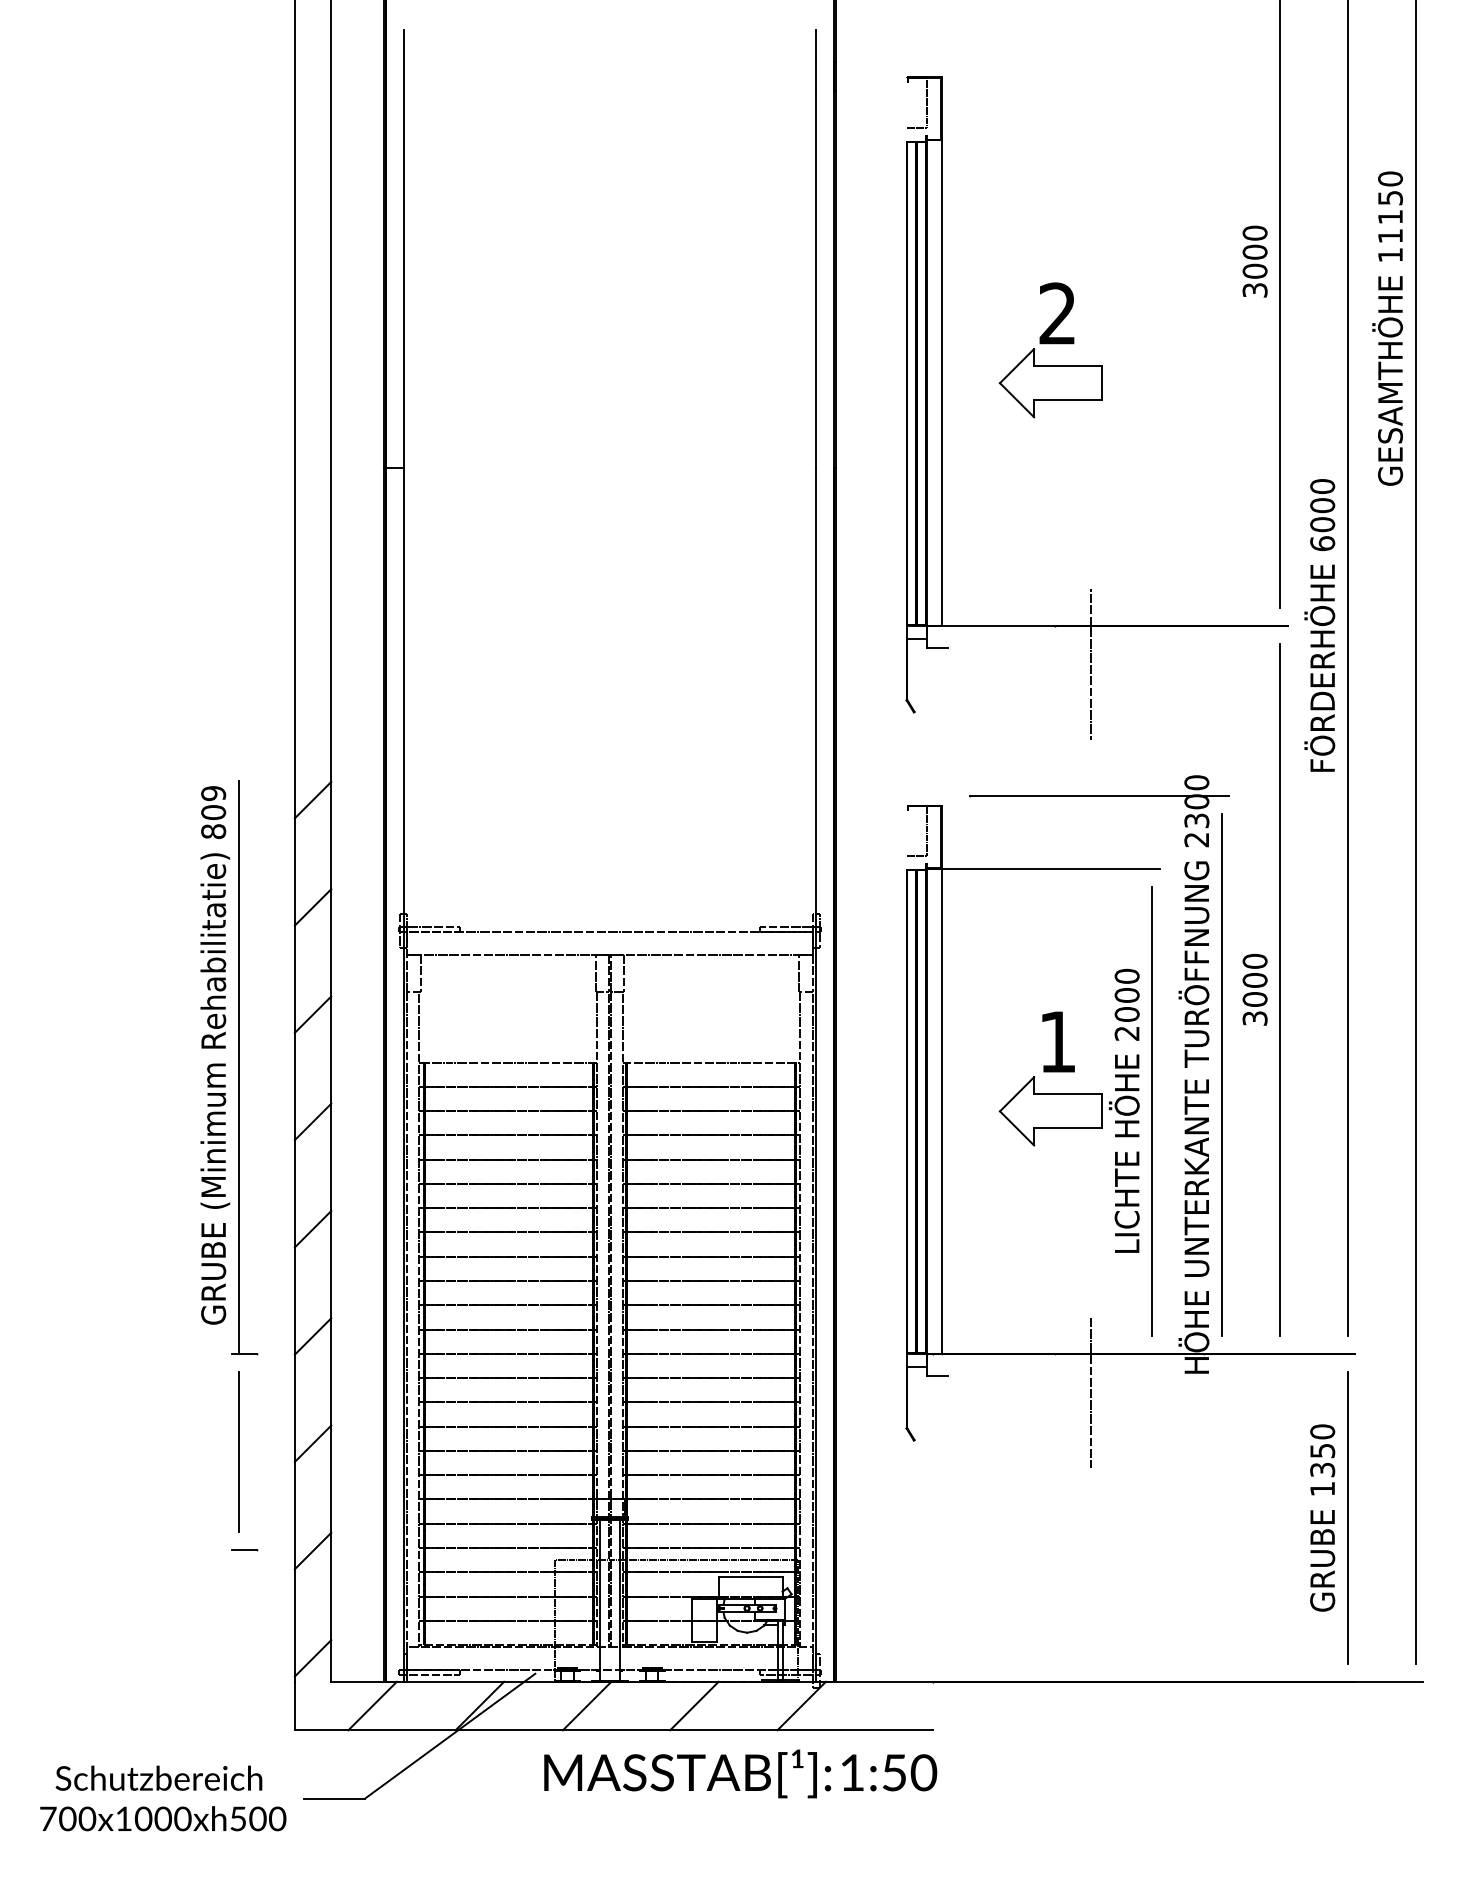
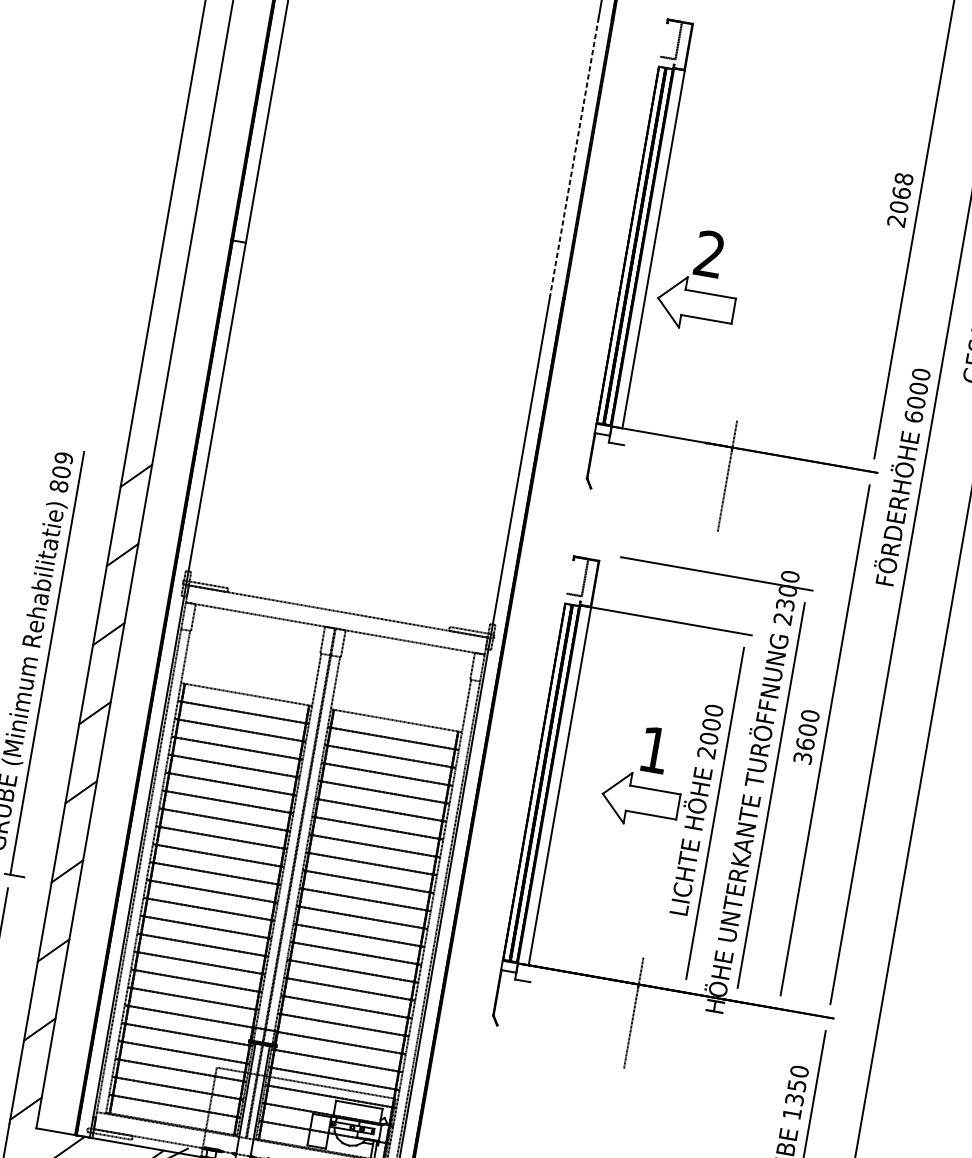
text: (1254, 261) -> (899, 199), 3000 -> 2068
line: (816, 279) -> (574, 156), solid -> dashed
part: (1050, 350) -> (699, 280), moved
text: (1254, 998) -> (805, 743), 3000 -> 3600

